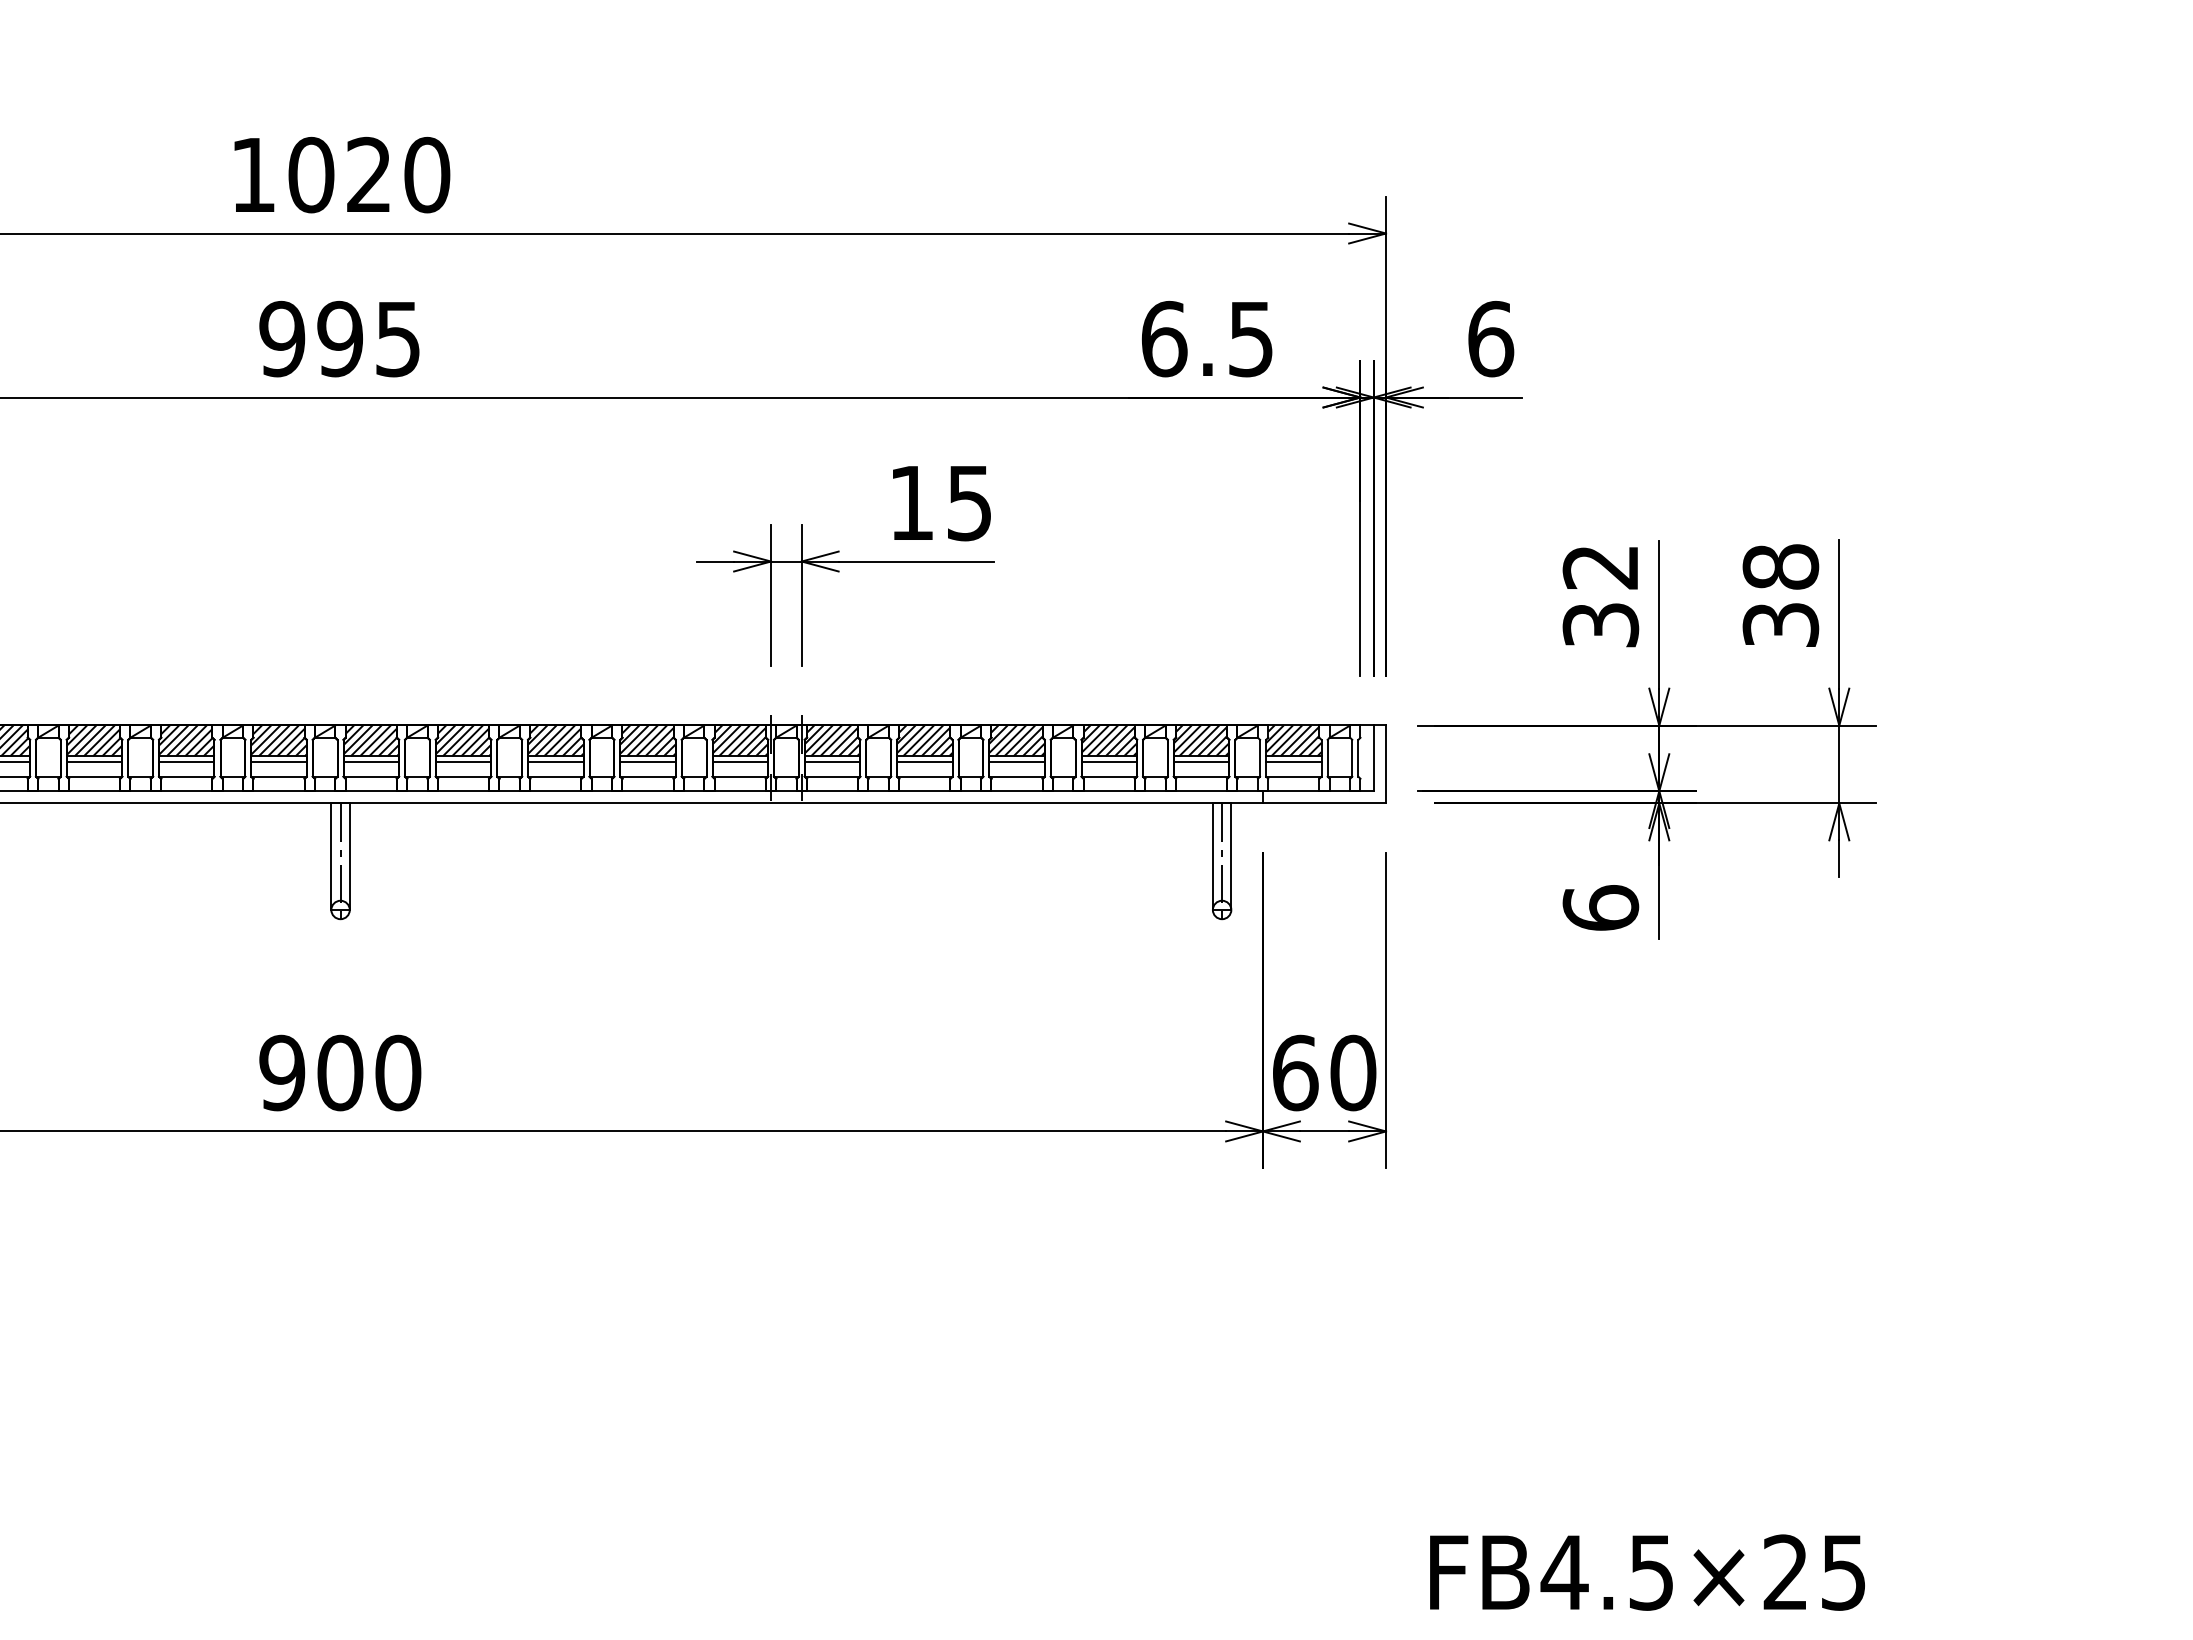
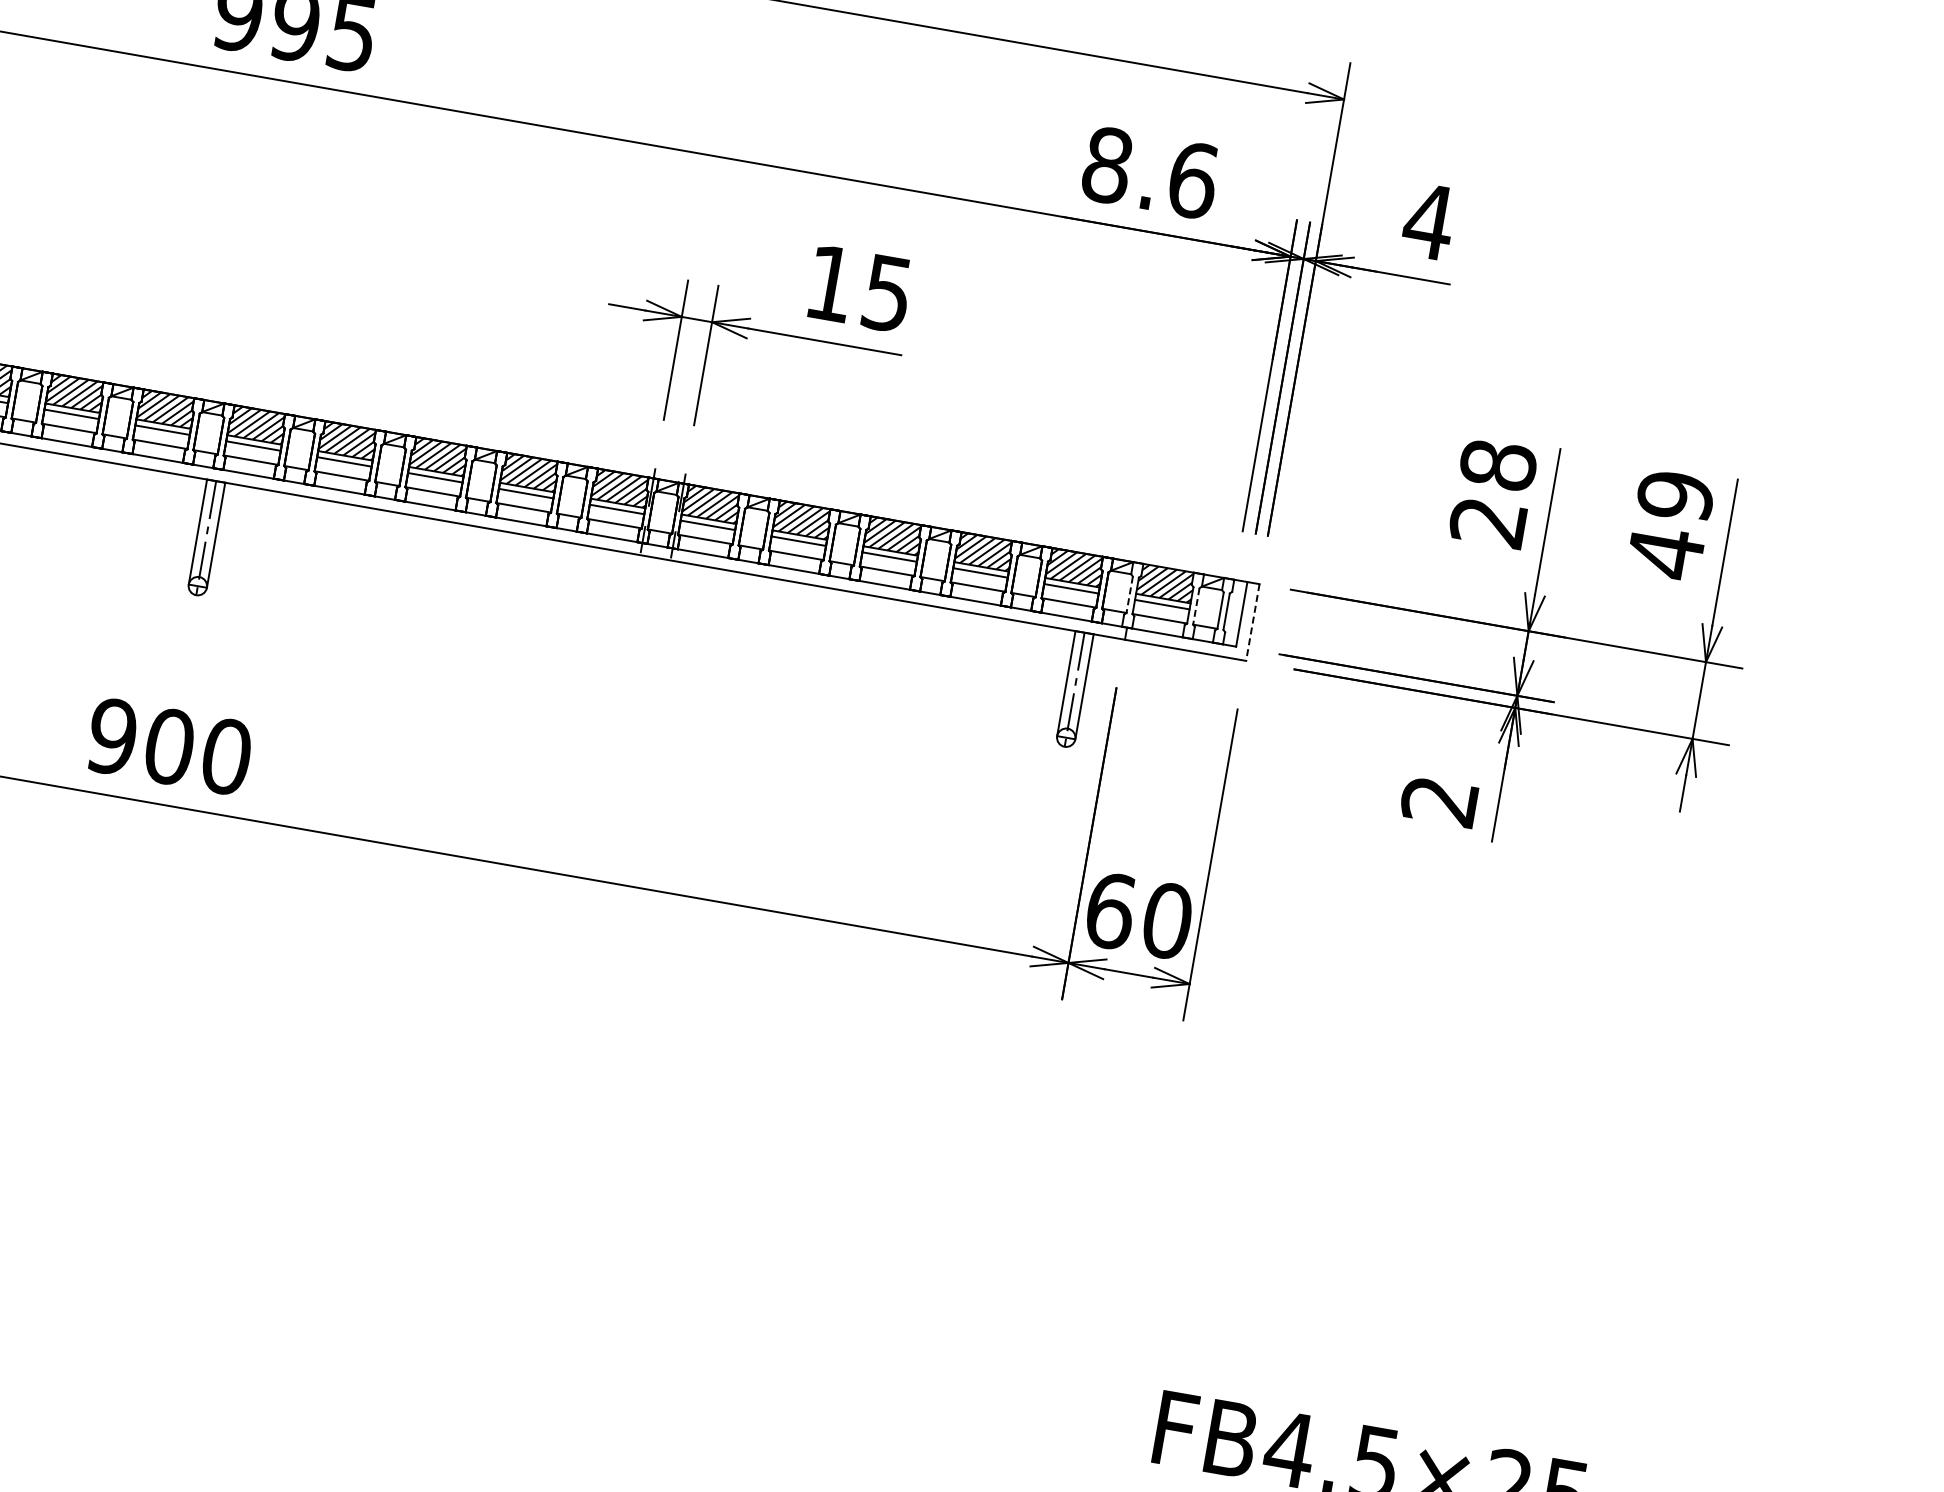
text: (1207, 338) -> (1150, 172), 6.5 -> 8.6
text: (1490, 338) -> (1428, 220), 6 -> 4
text: (1600, 595) -> (1493, 492), 32 -> 28
text: (1780, 596) -> (1670, 524), 38 -> 49
line: (1260, 758) -> (1130, 595), solid -> dashed
line: (1327, 758) -> (1196, 606), solid -> dashed
line: (1386, 764) -> (1253, 622), solid -> dashed
text: (1600, 907) -> (1439, 800), 6 -> 2

